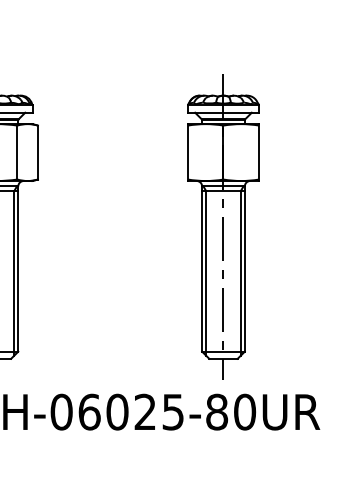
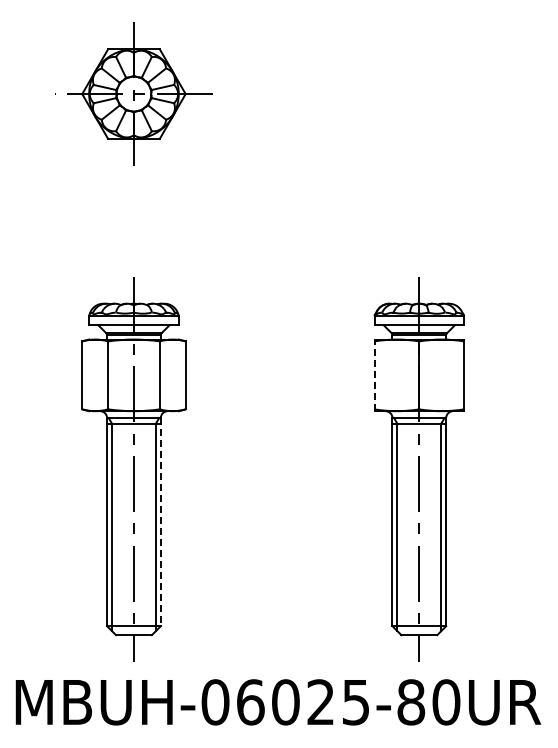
line: (187, 152) -> (374, 375), solid -> dashed
line: (18, 269) -> (160, 522), solid -> dashed

